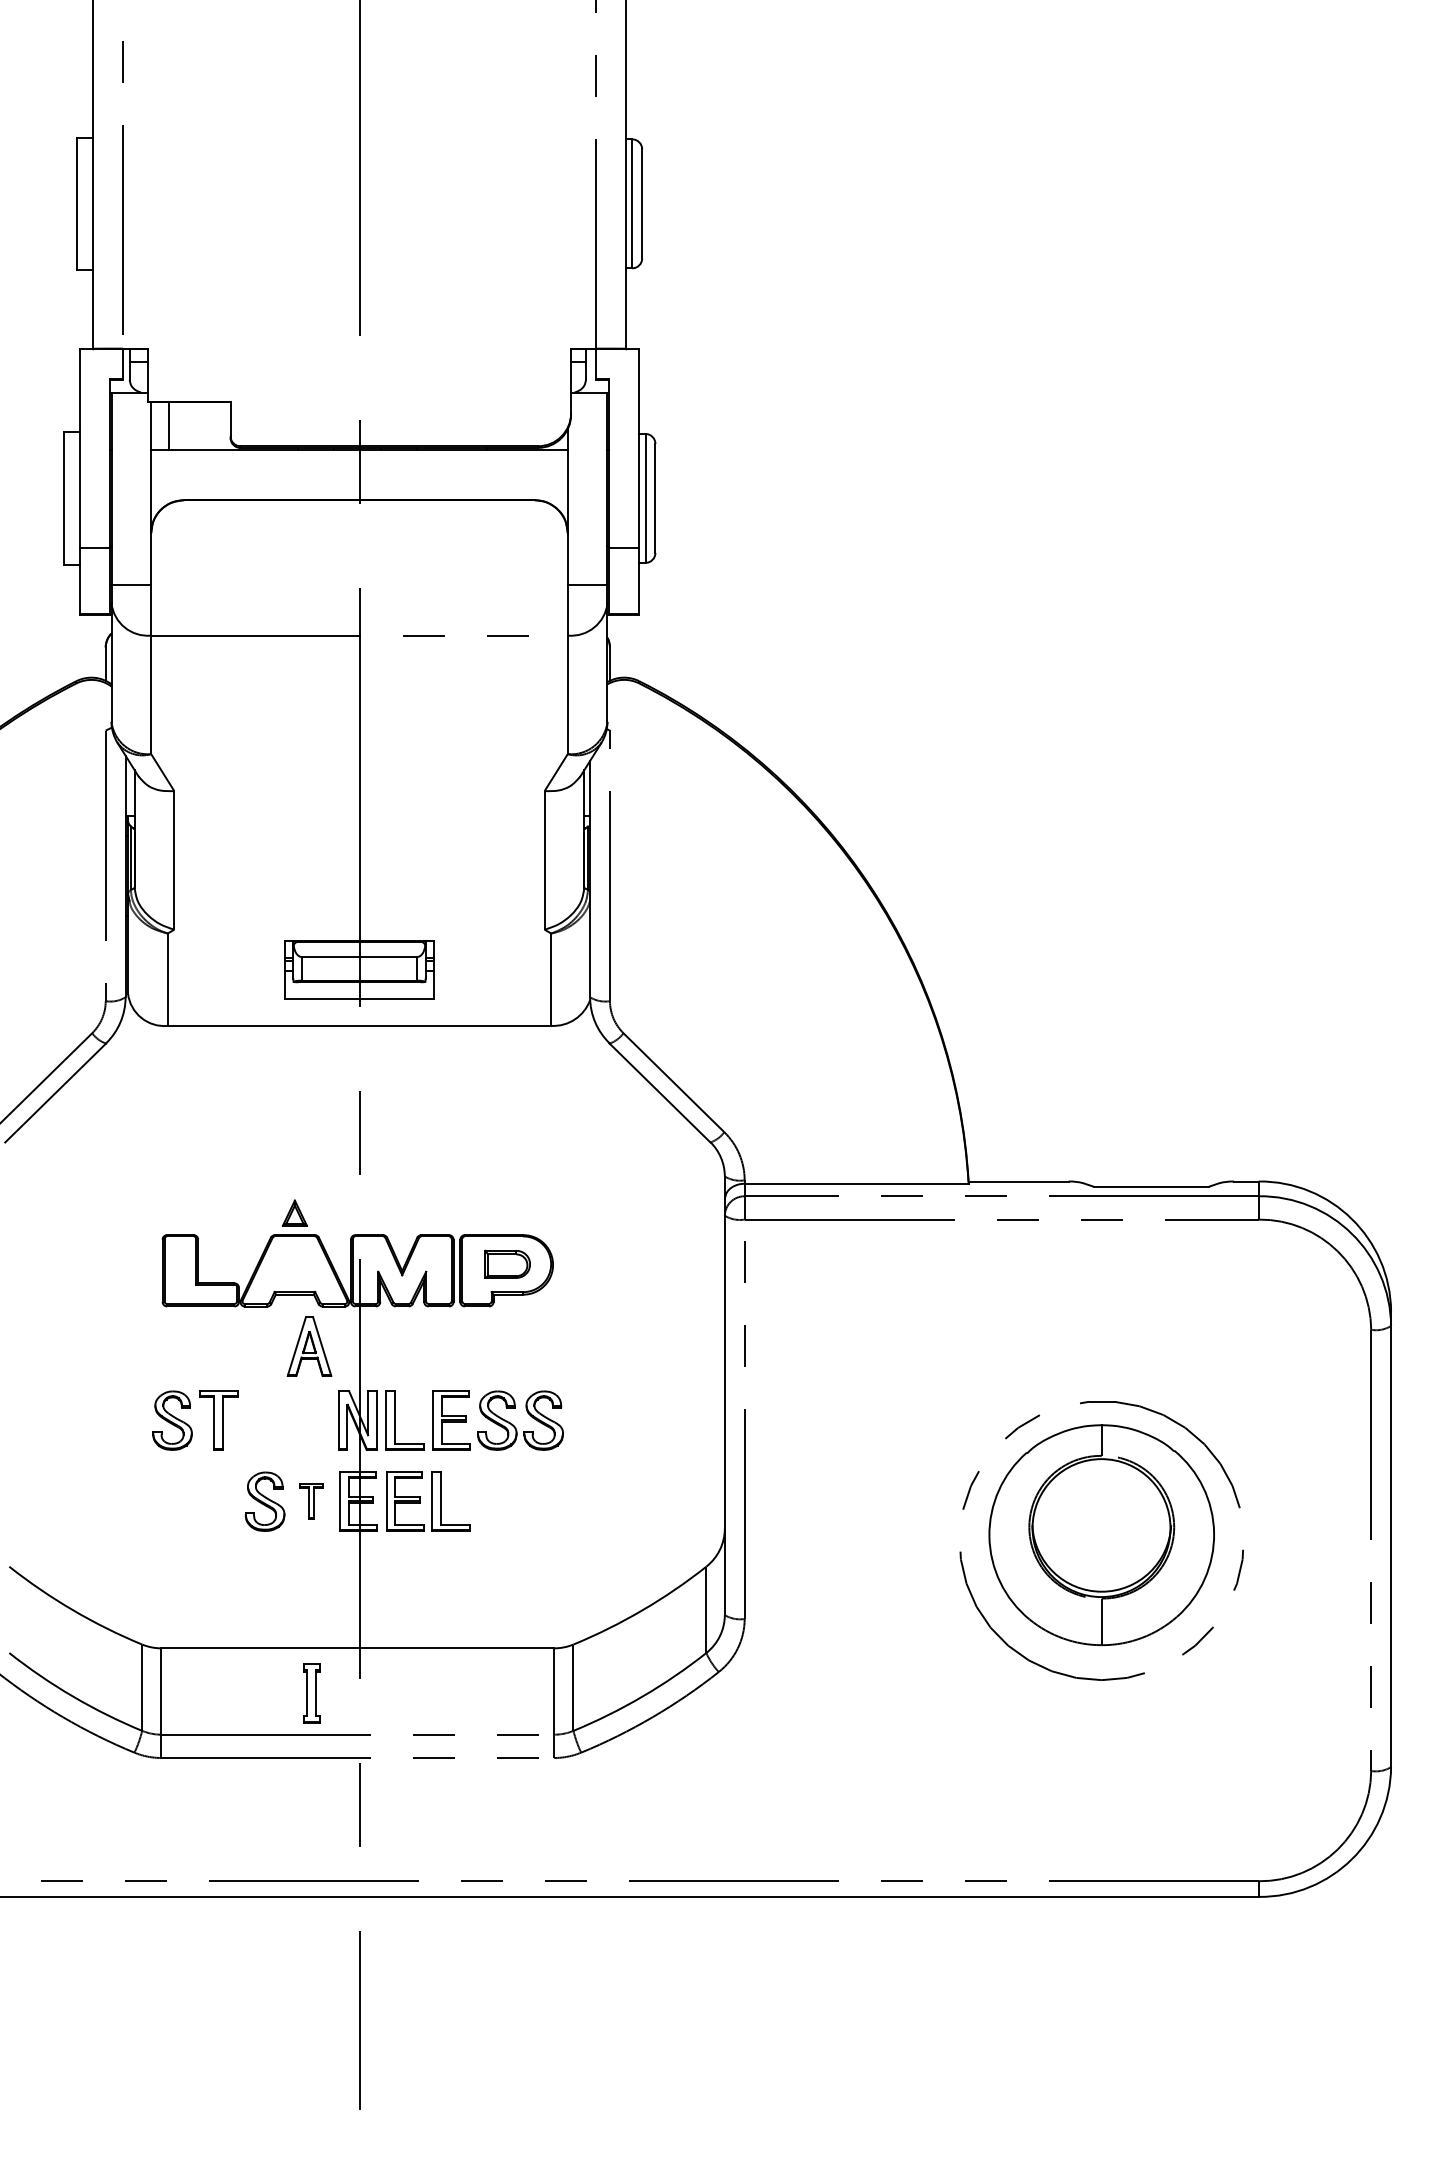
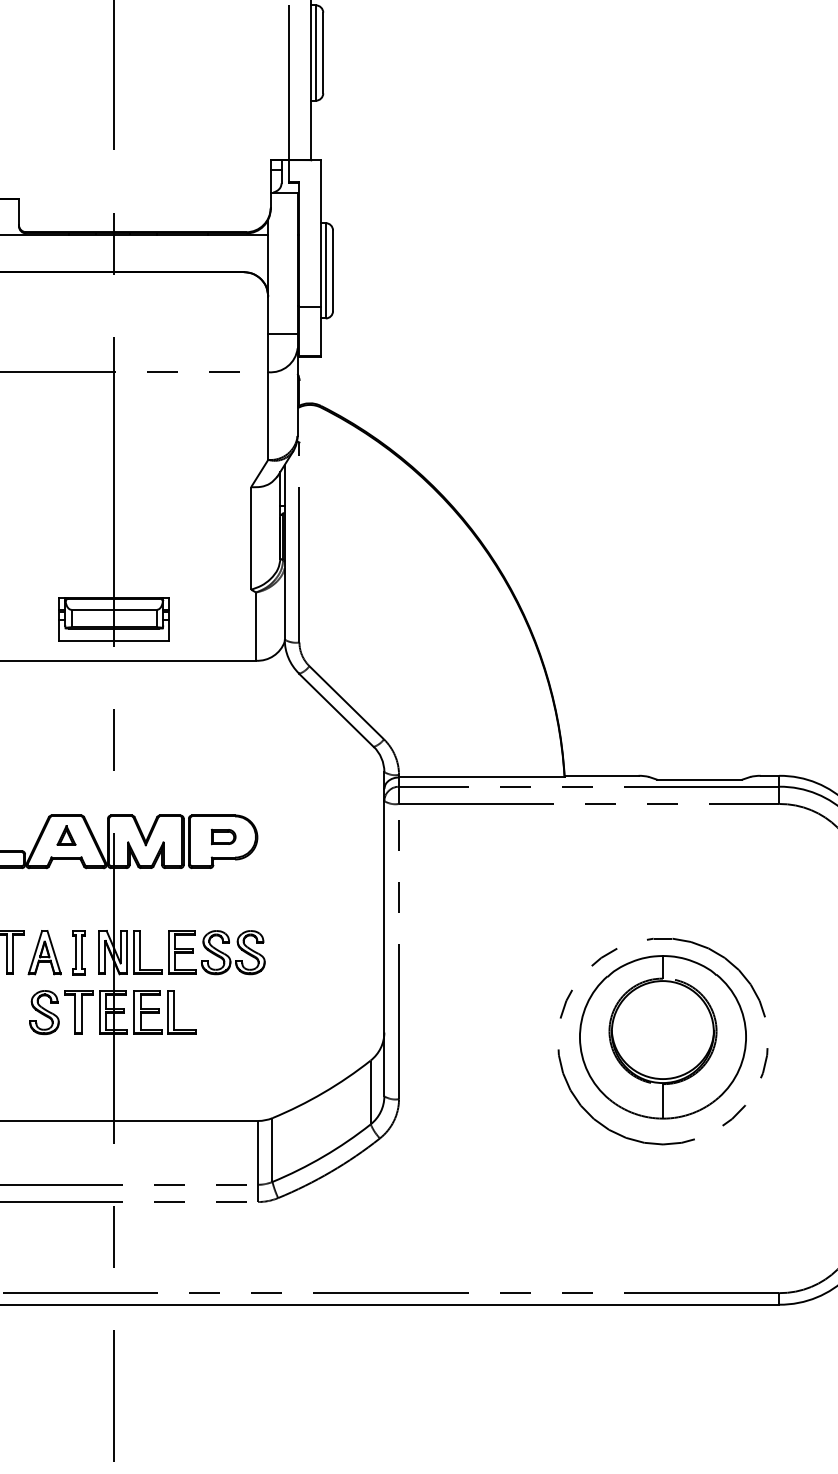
part: (294, 1212) -> (66, 834), moved
part: (507, 1263) -> (223, 836), size x0.71
part: (309, 1346) -> (44, 952), moved
part: (311, 1501) -> (78, 1012), size x1.67
part: (311, 1693) -> (78, 952), moved

